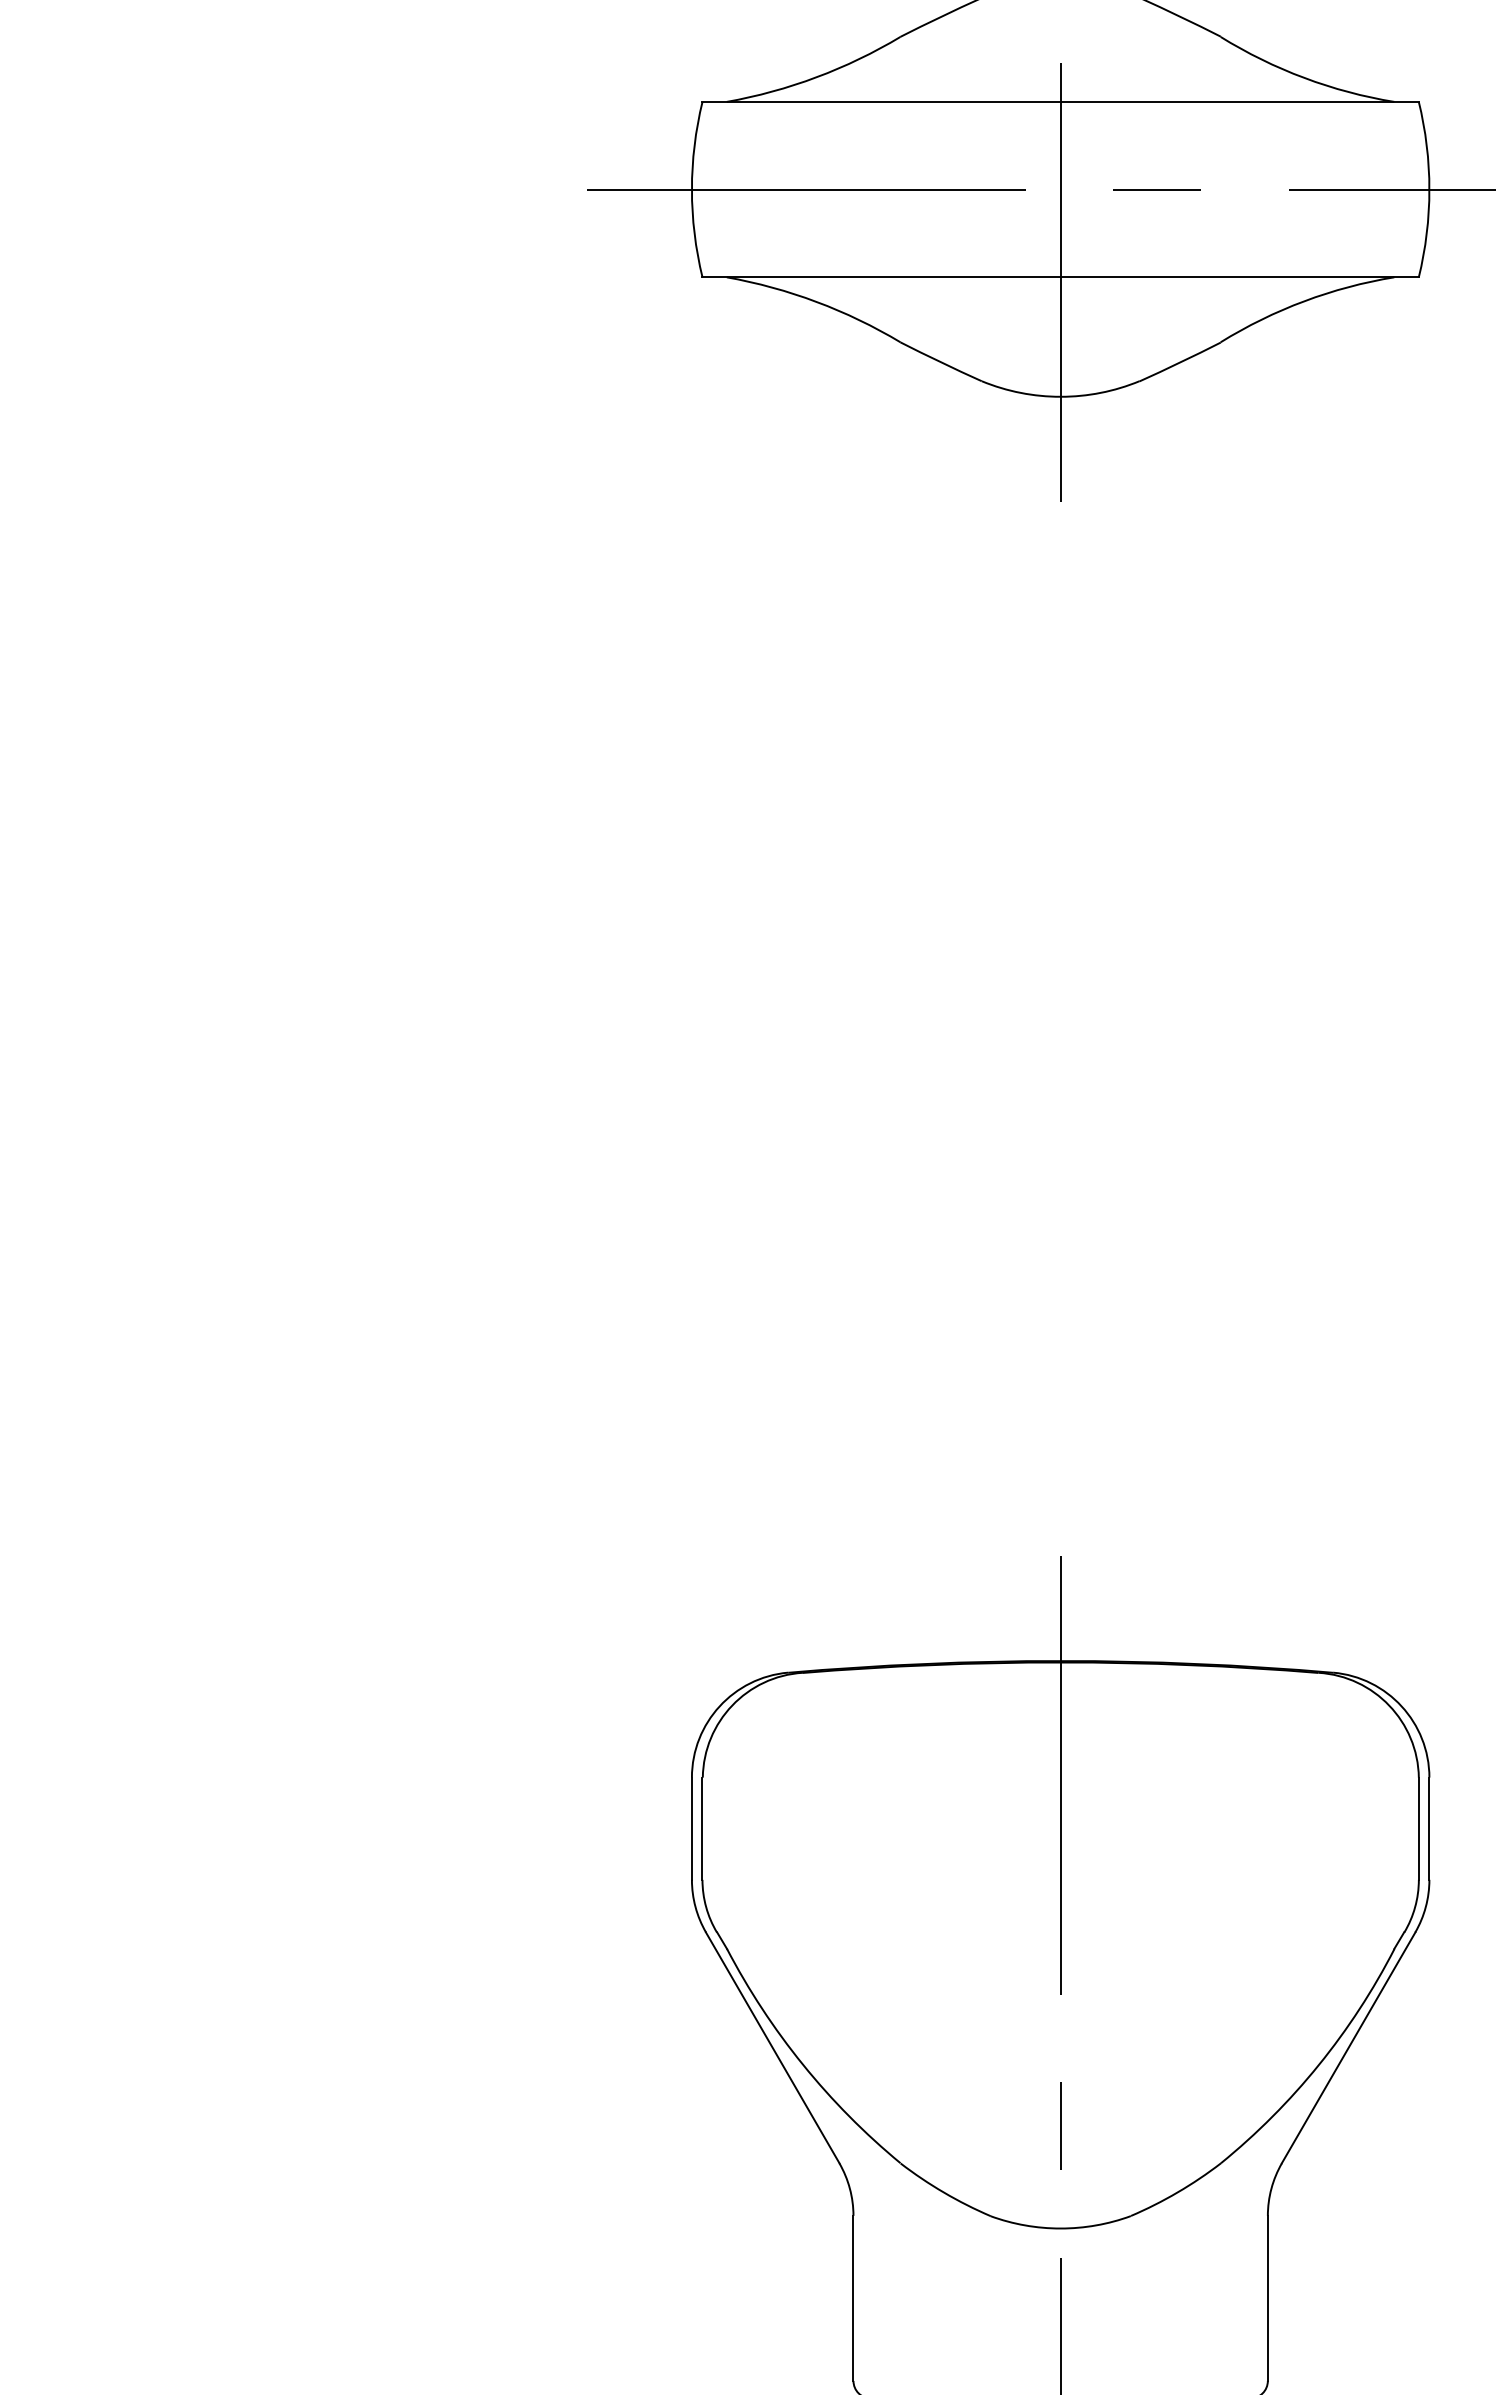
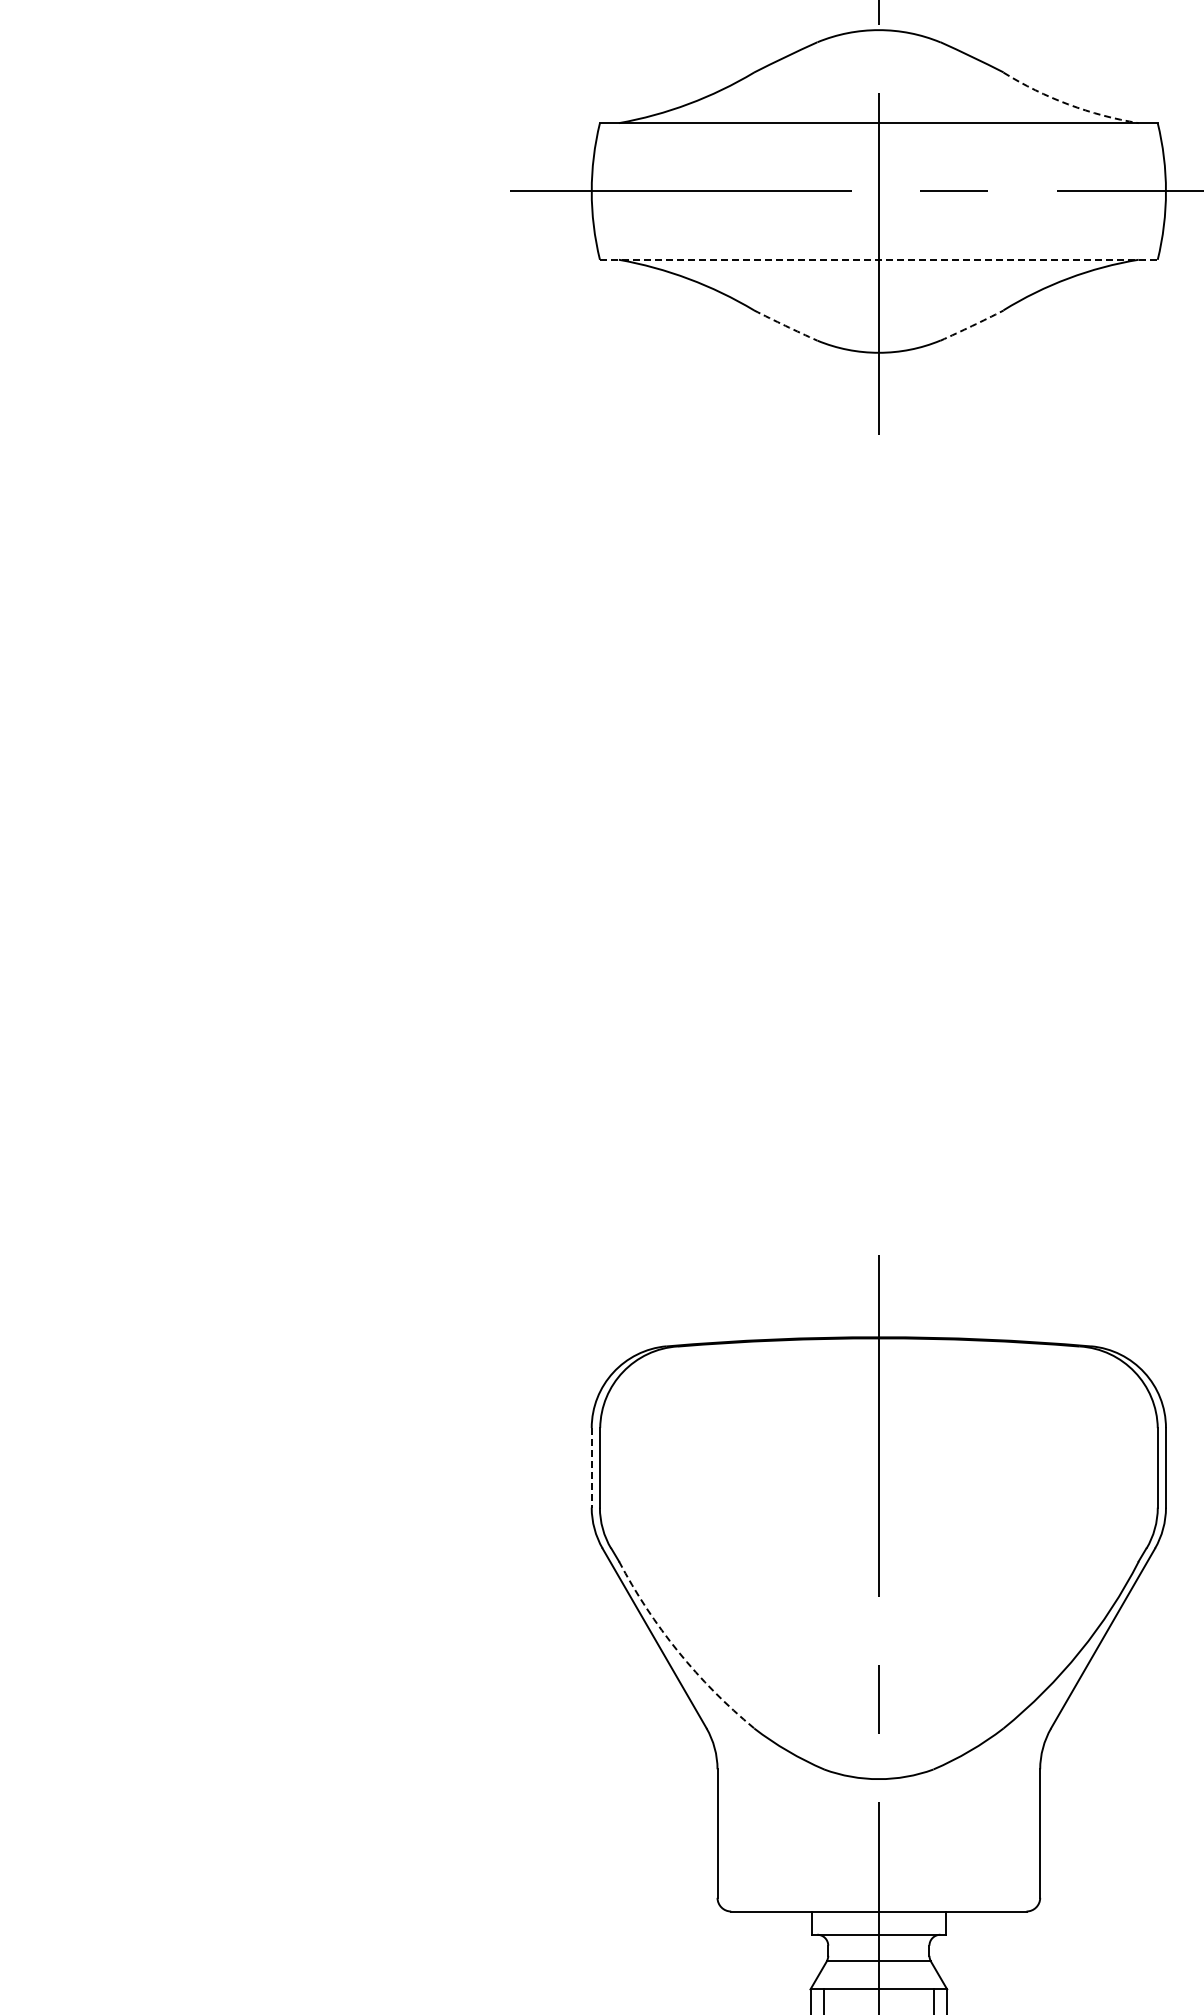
arc: (1304, 77) -> (1068, 104), solid -> dashed
line: (1060, 276) -> (878, 259), solid -> dashed
arc: (940, 361) -> (785, 325), solid -> dashed
arc: (1180, 363) -> (972, 326), solid -> dashed
line: (691, 1828) -> (591, 1467), solid -> dashed
arc: (803, 2064) -> (678, 1651), solid -> dashed

